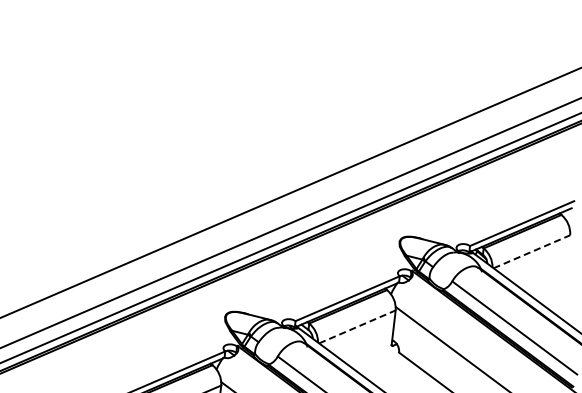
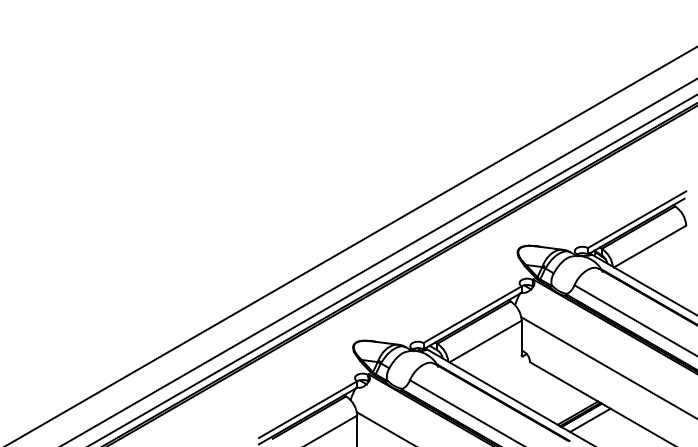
line: (532, 251) -> (650, 246), dashed -> solid
line: (357, 326) -> (485, 341), dashed -> solid

